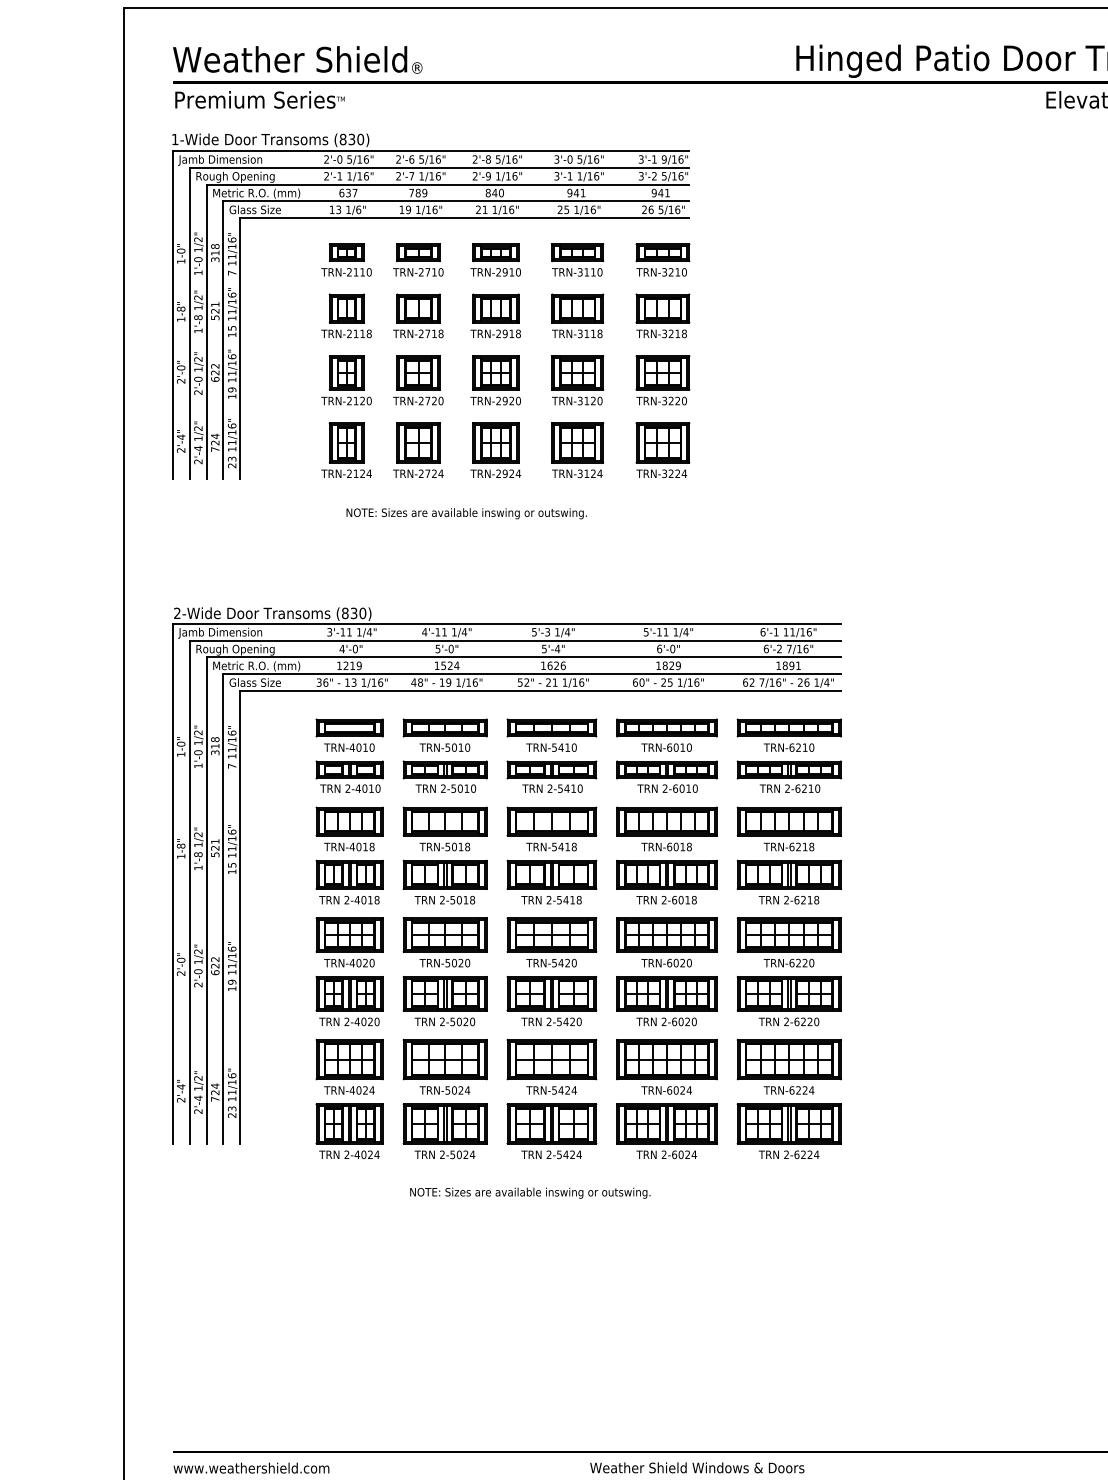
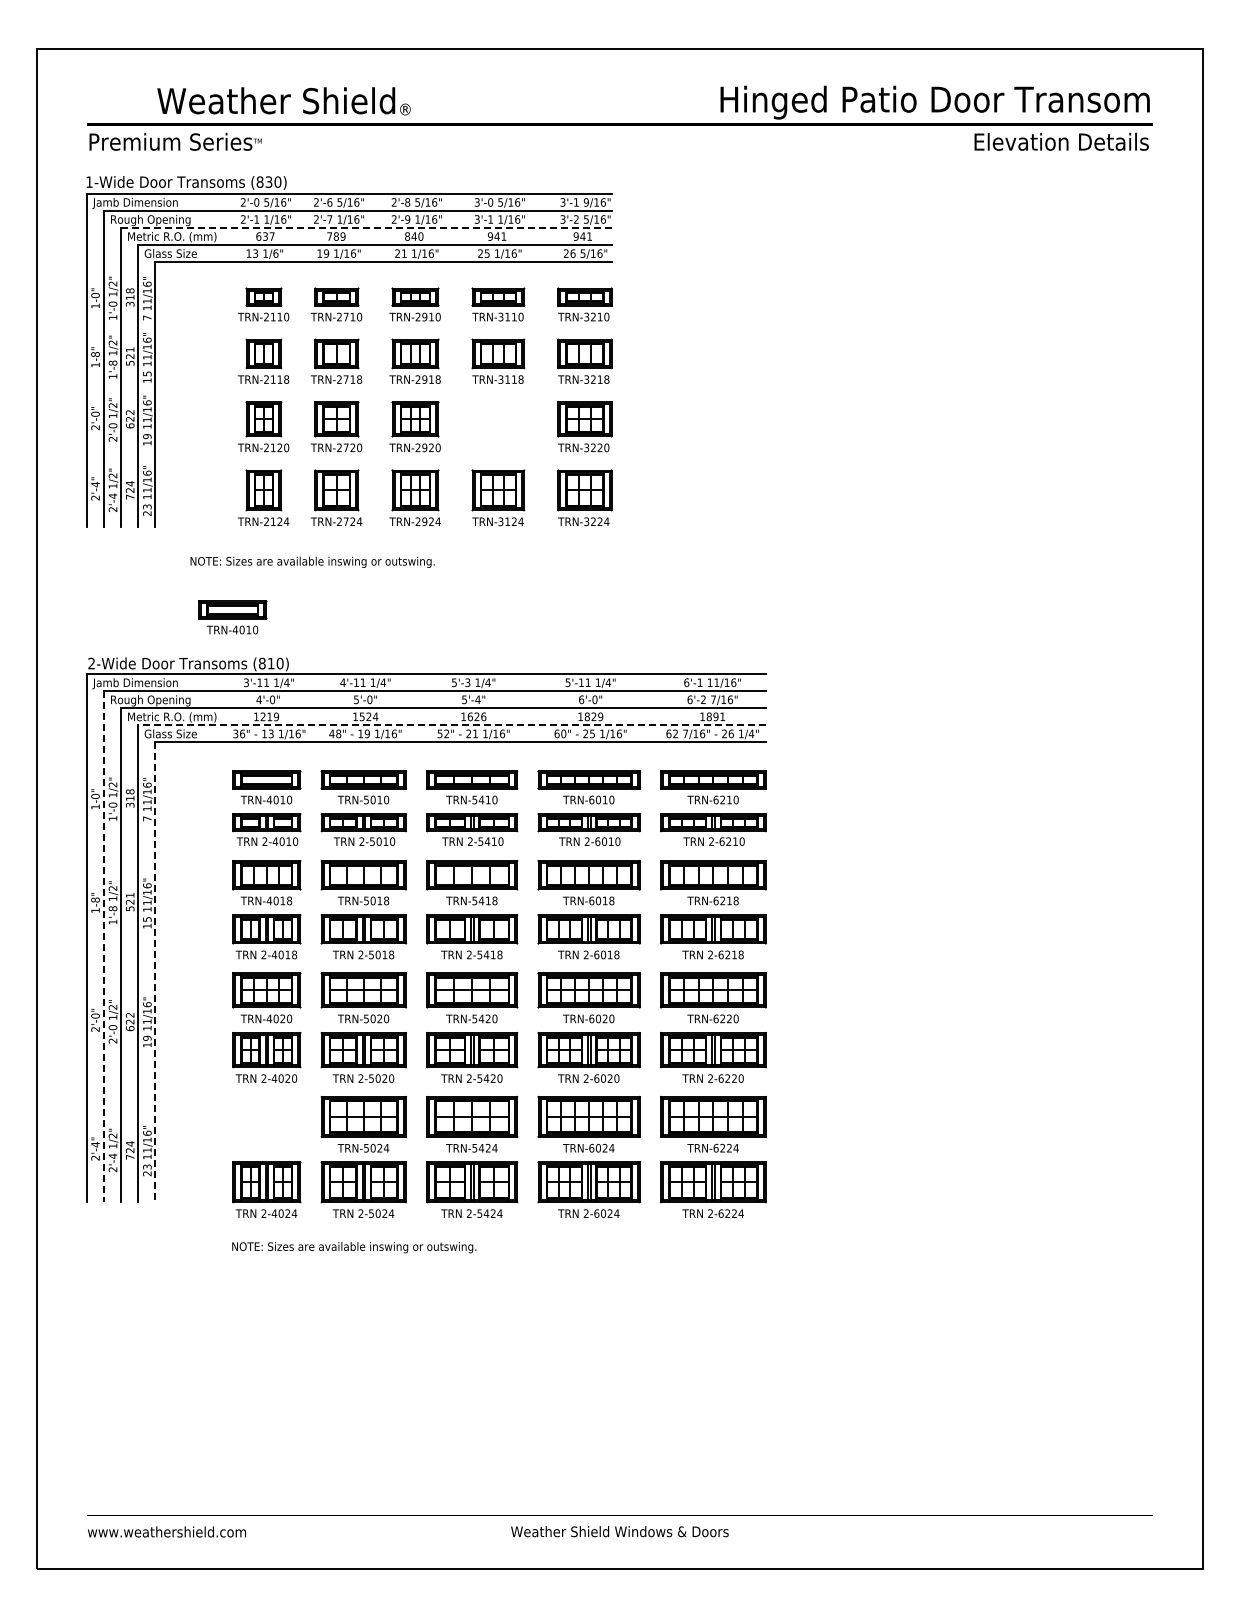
text: (297, 60) -> (283, 101), moved
line: (447, 185) -> (366, 228), solid -> dashed
part: (577, 380) -> (498, 426), removed
text: (466, 512) -> (312, 561), moved
part: (315, 568) -> (232, 617), added
text: (353, 613) -> (270, 663), (830) -> (810)
line: (532, 674) -> (452, 725), solid -> dashed
line: (189, 892) -> (104, 947), solid -> dashed
line: (240, 917) -> (155, 972), solid -> dashed
part: (349, 1066) -> (266, 1123), removed
text: (530, 1193) -> (354, 1247), moved

